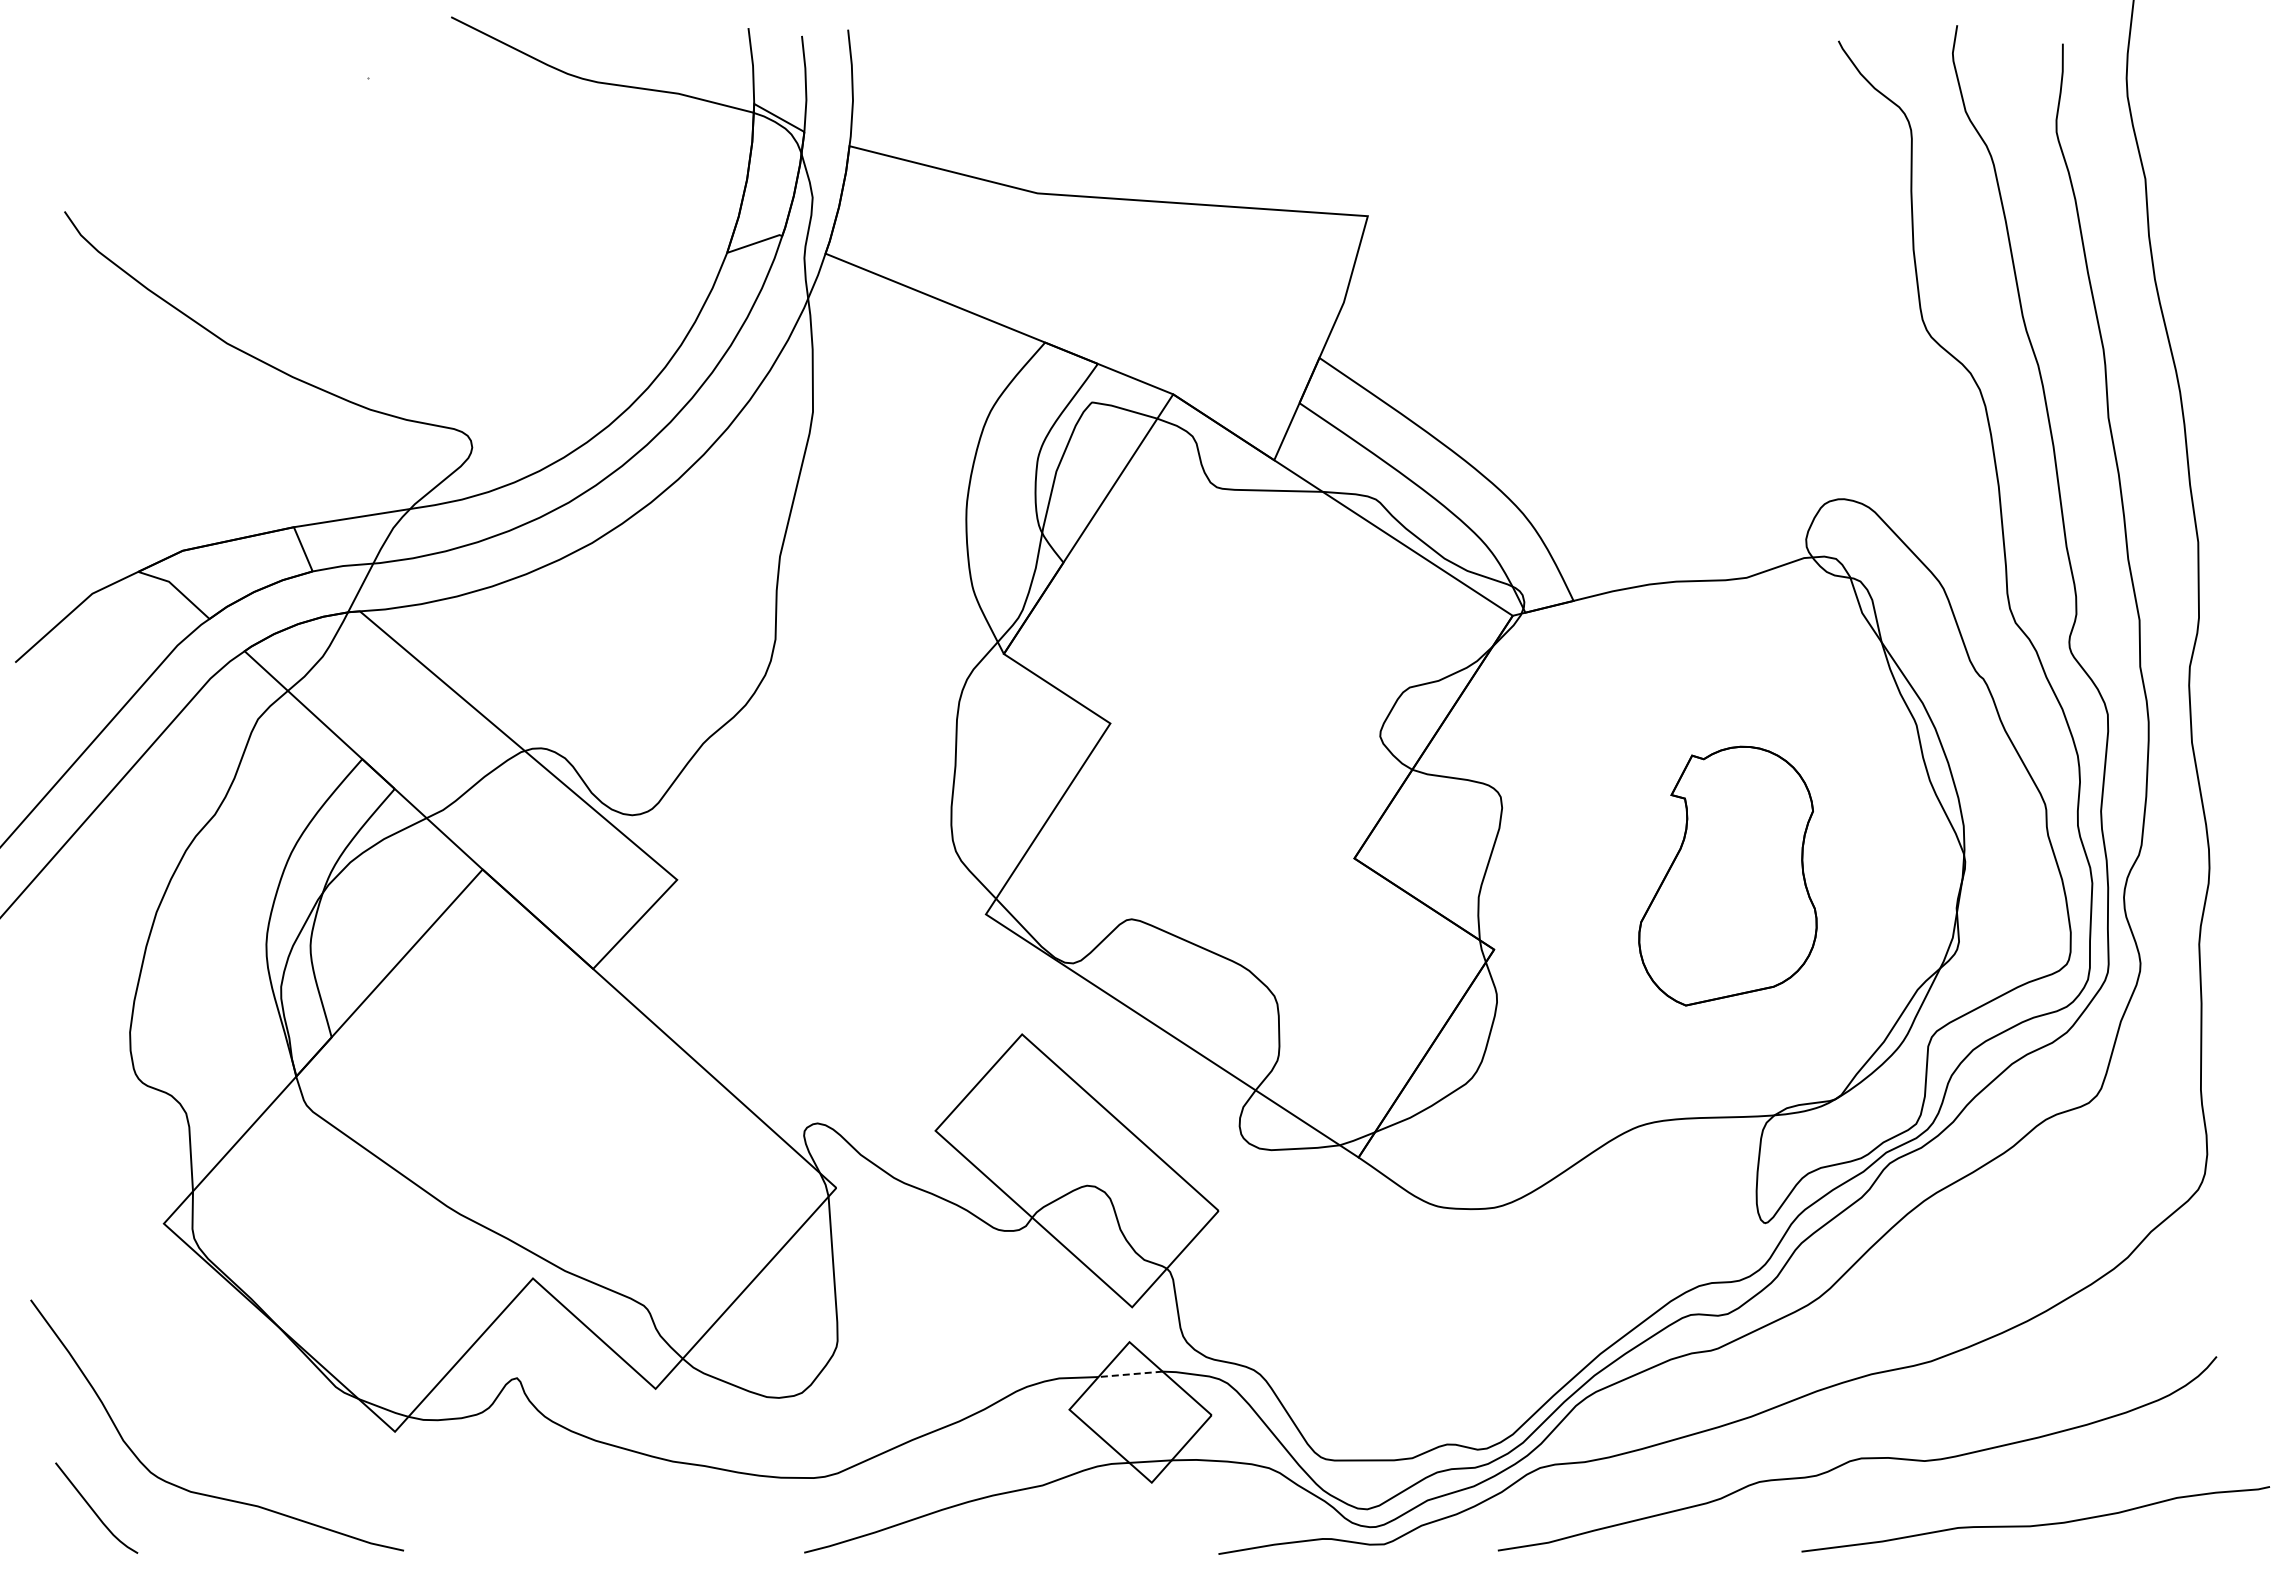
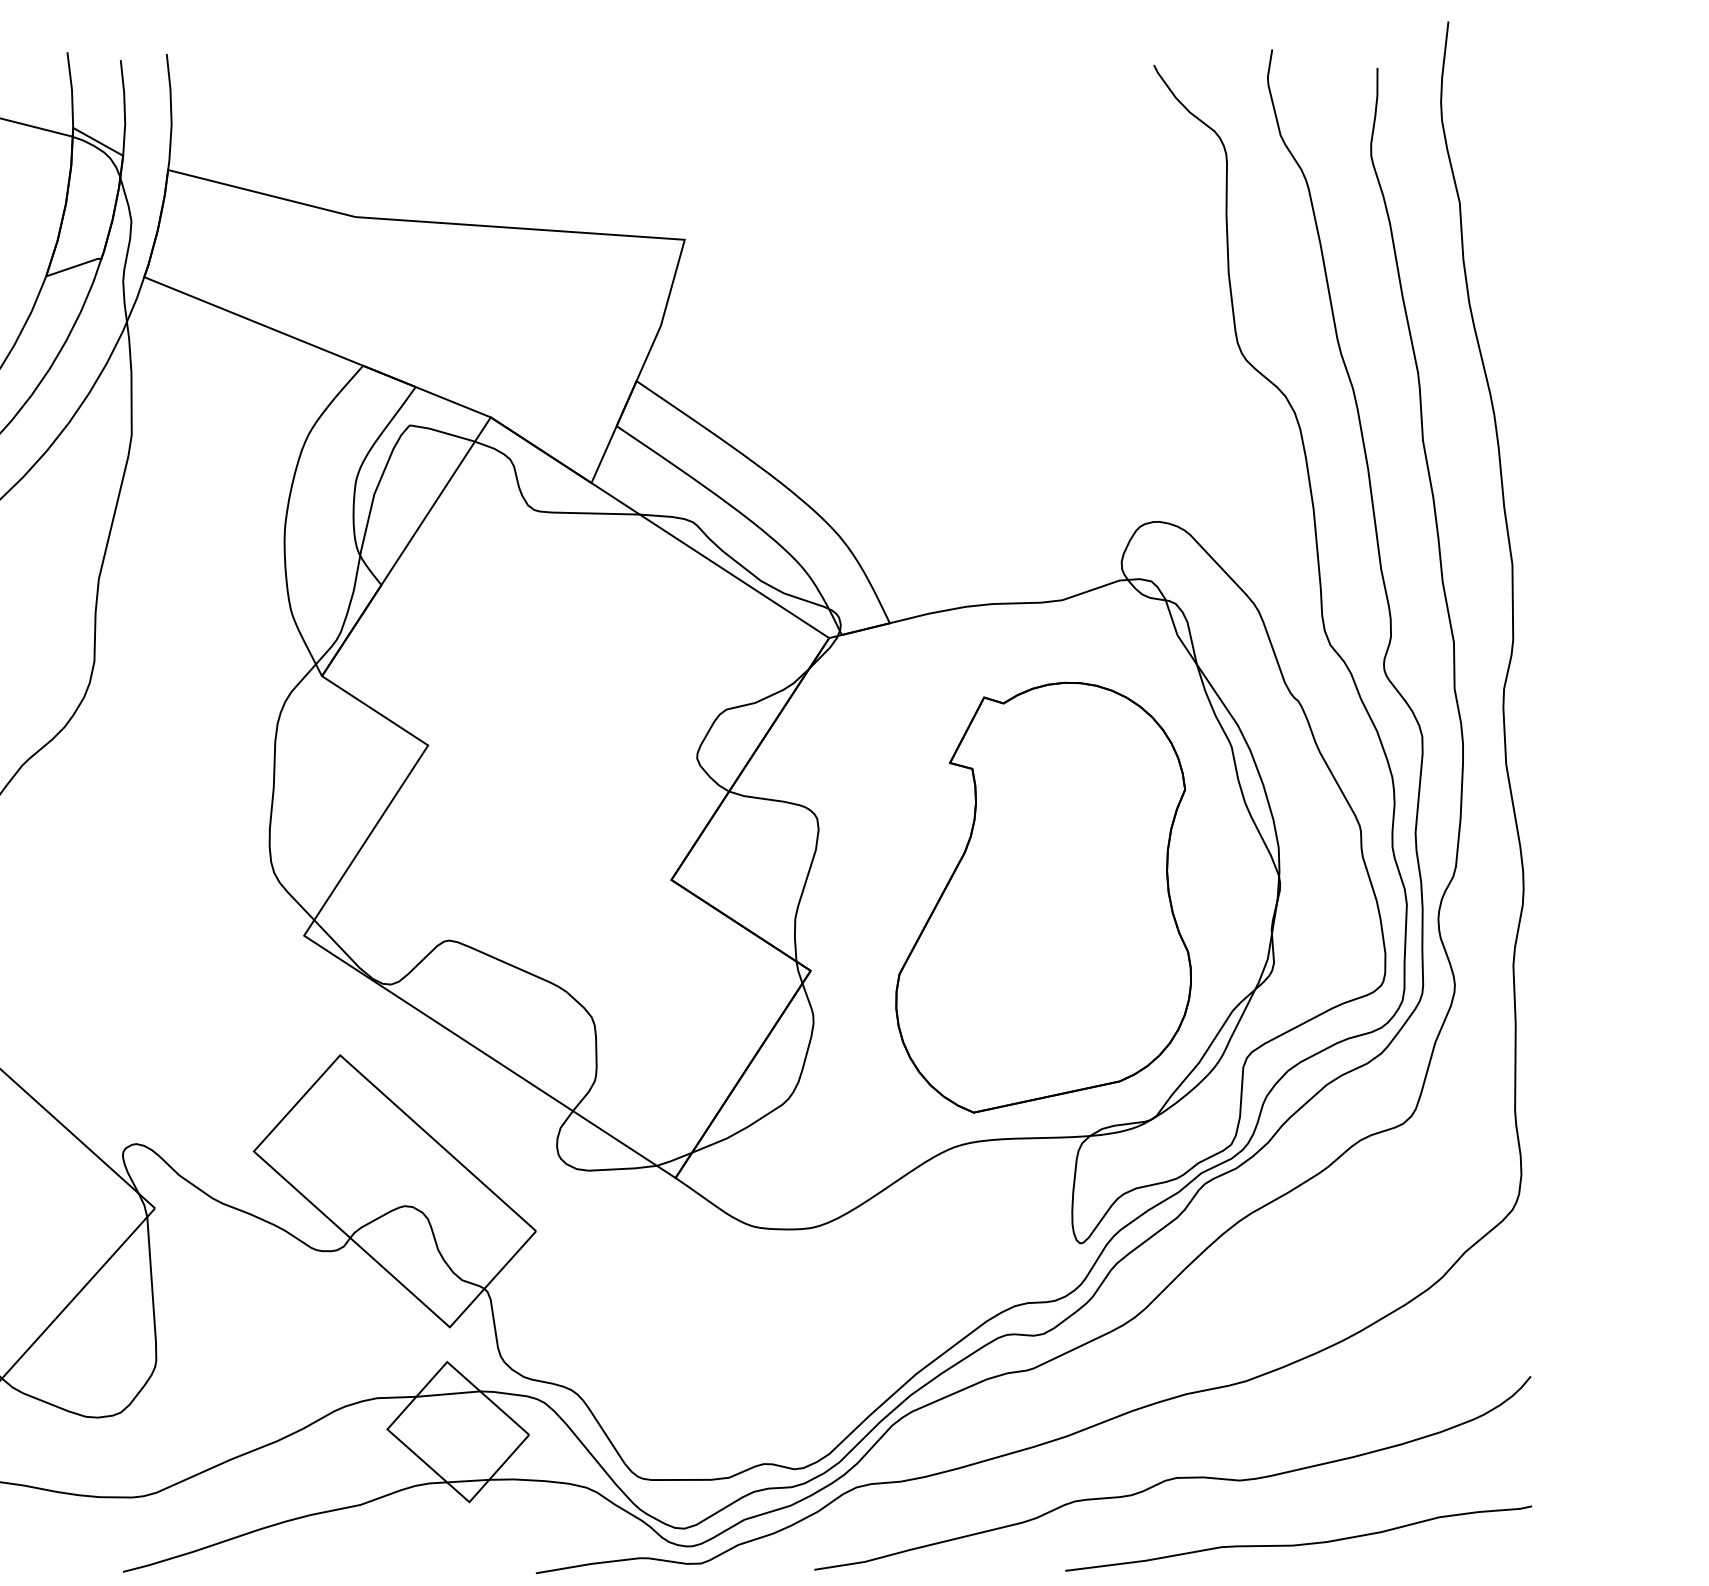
part: (1727, 875) -> (1043, 896), size x1.67
line: (1130, 1374) -> (448, 1394), dashed -> solid
curve: (2035, 1524) -> (1298, 1543), moved

